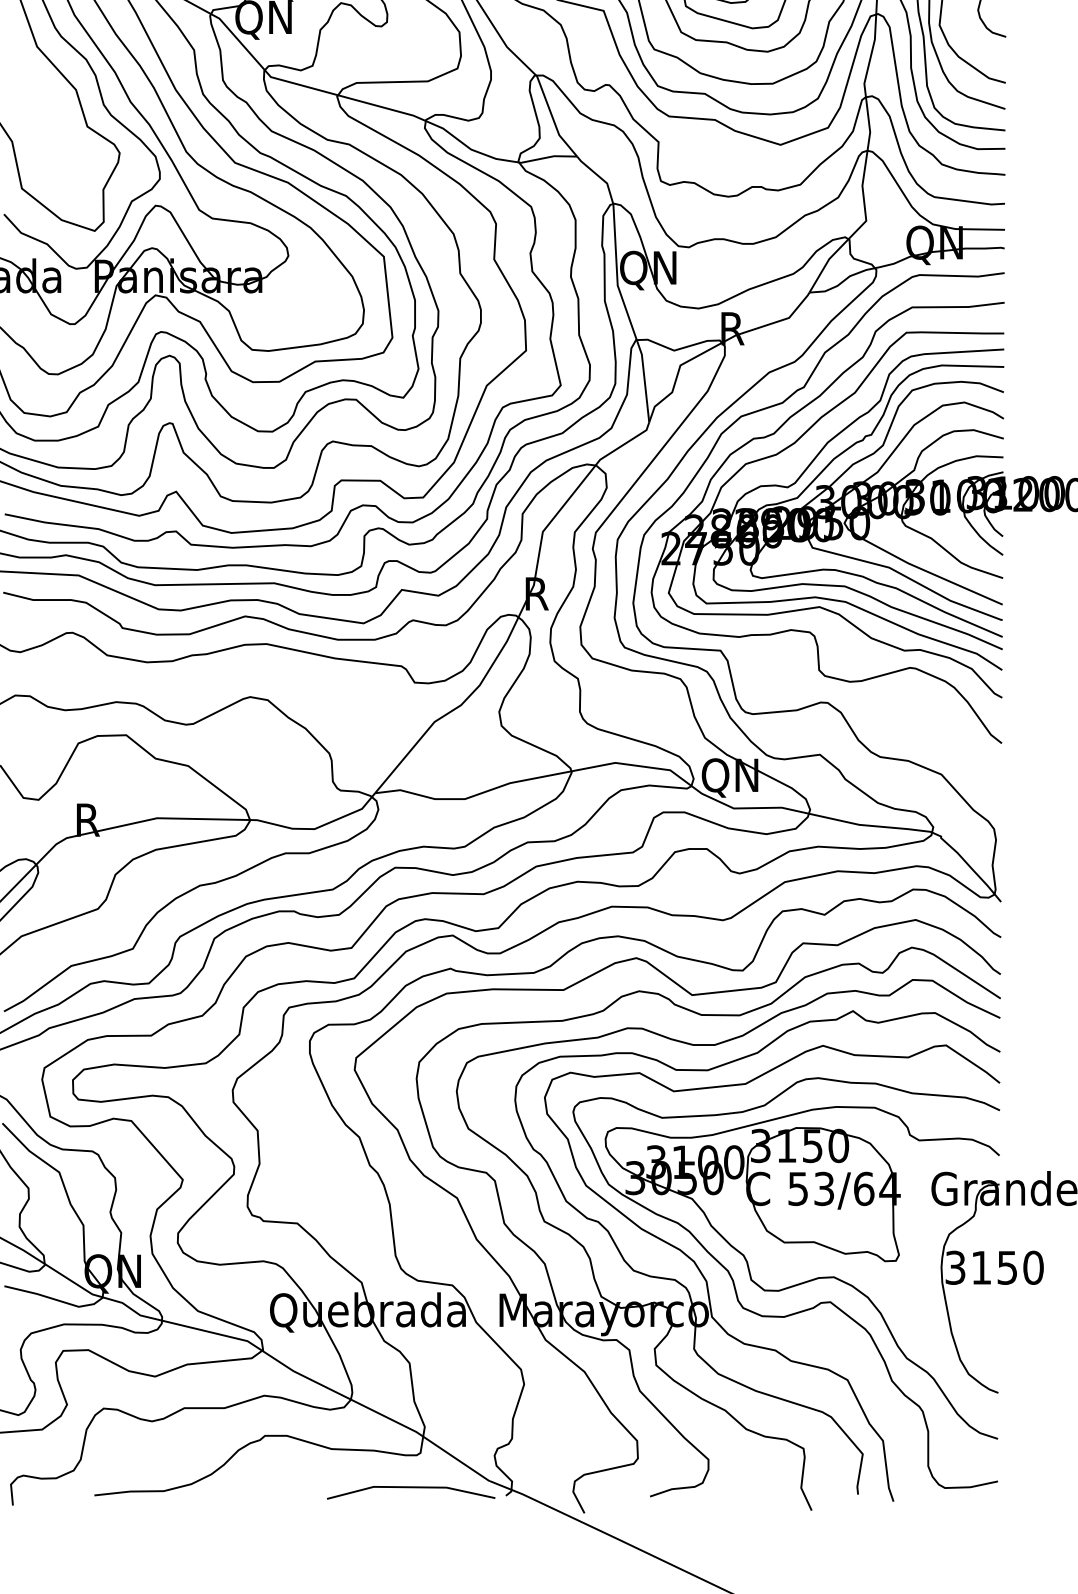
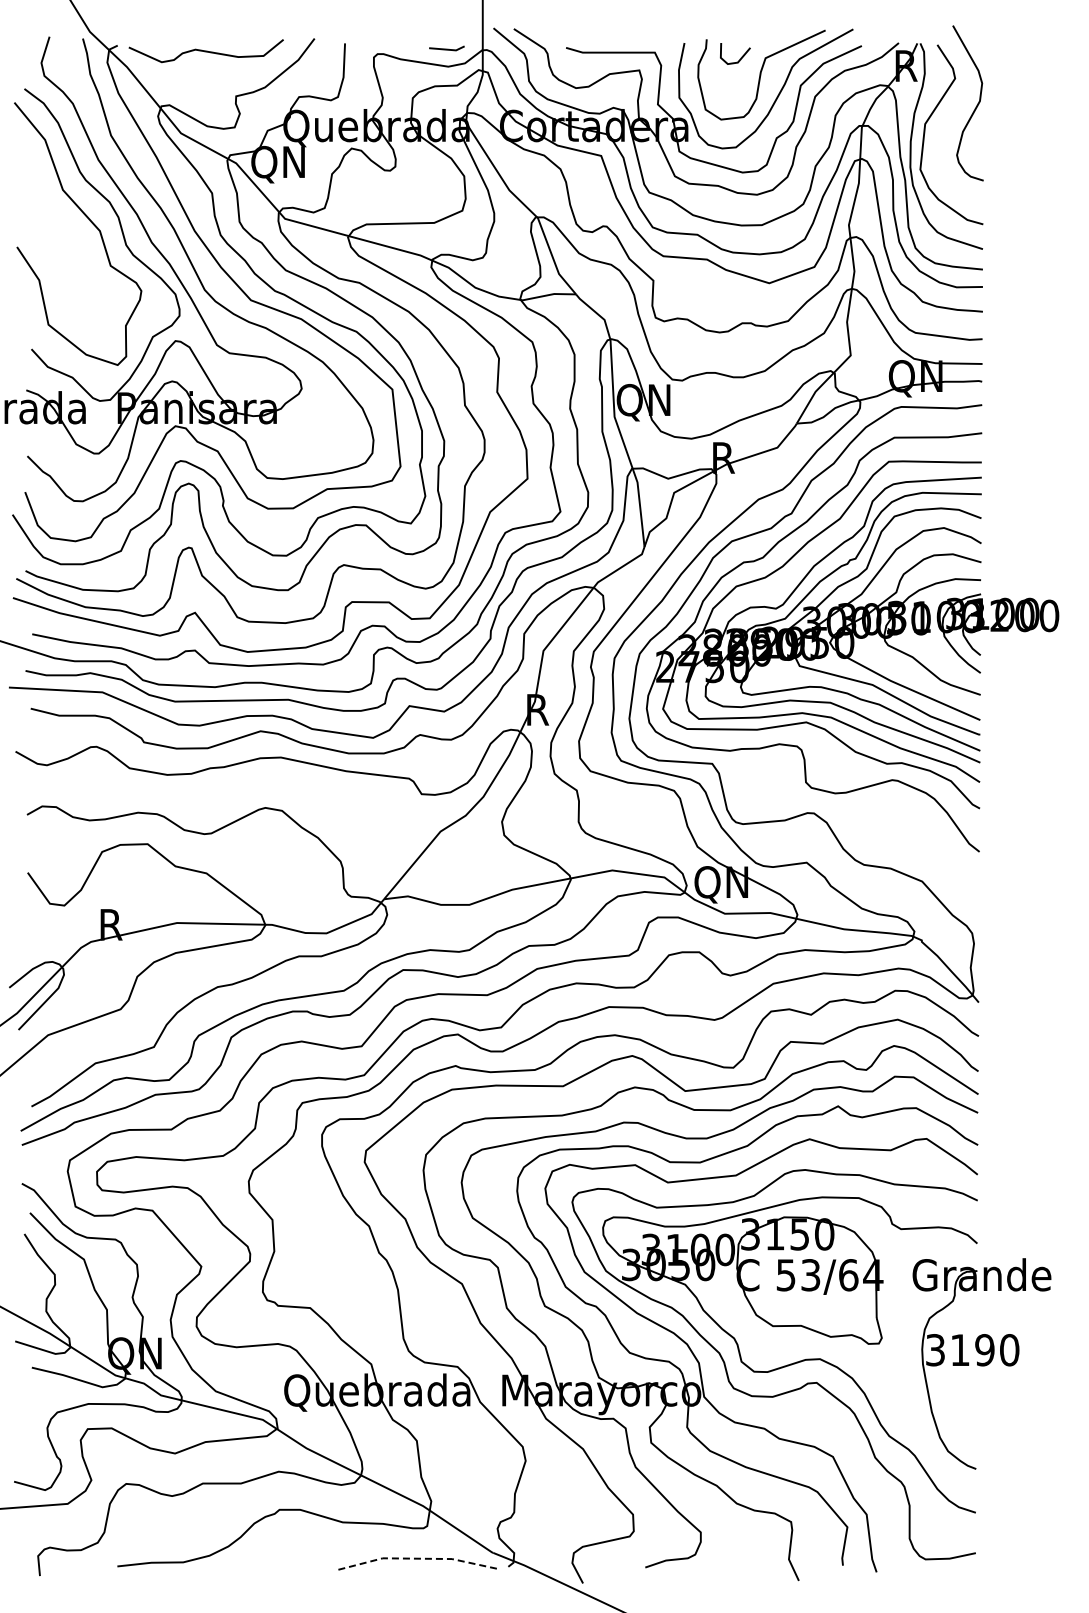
text: (1007, 1268) -> (984, 1350), 3150 -> 3190
line: (411, 1487) -> (418, 1558), solid -> dashed

